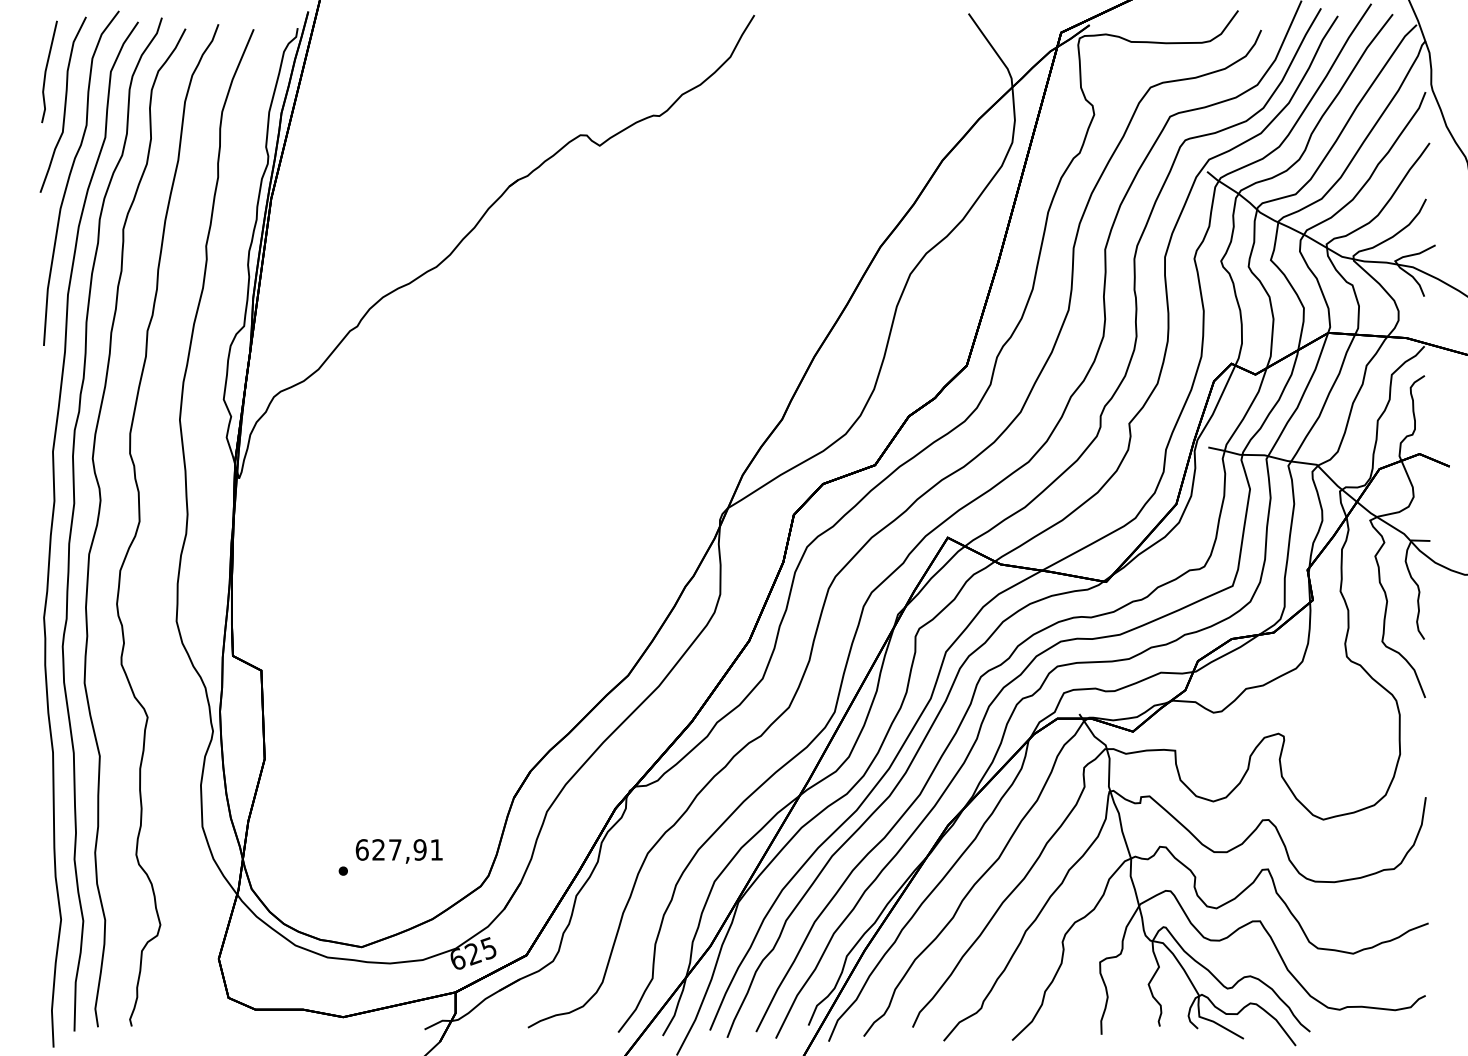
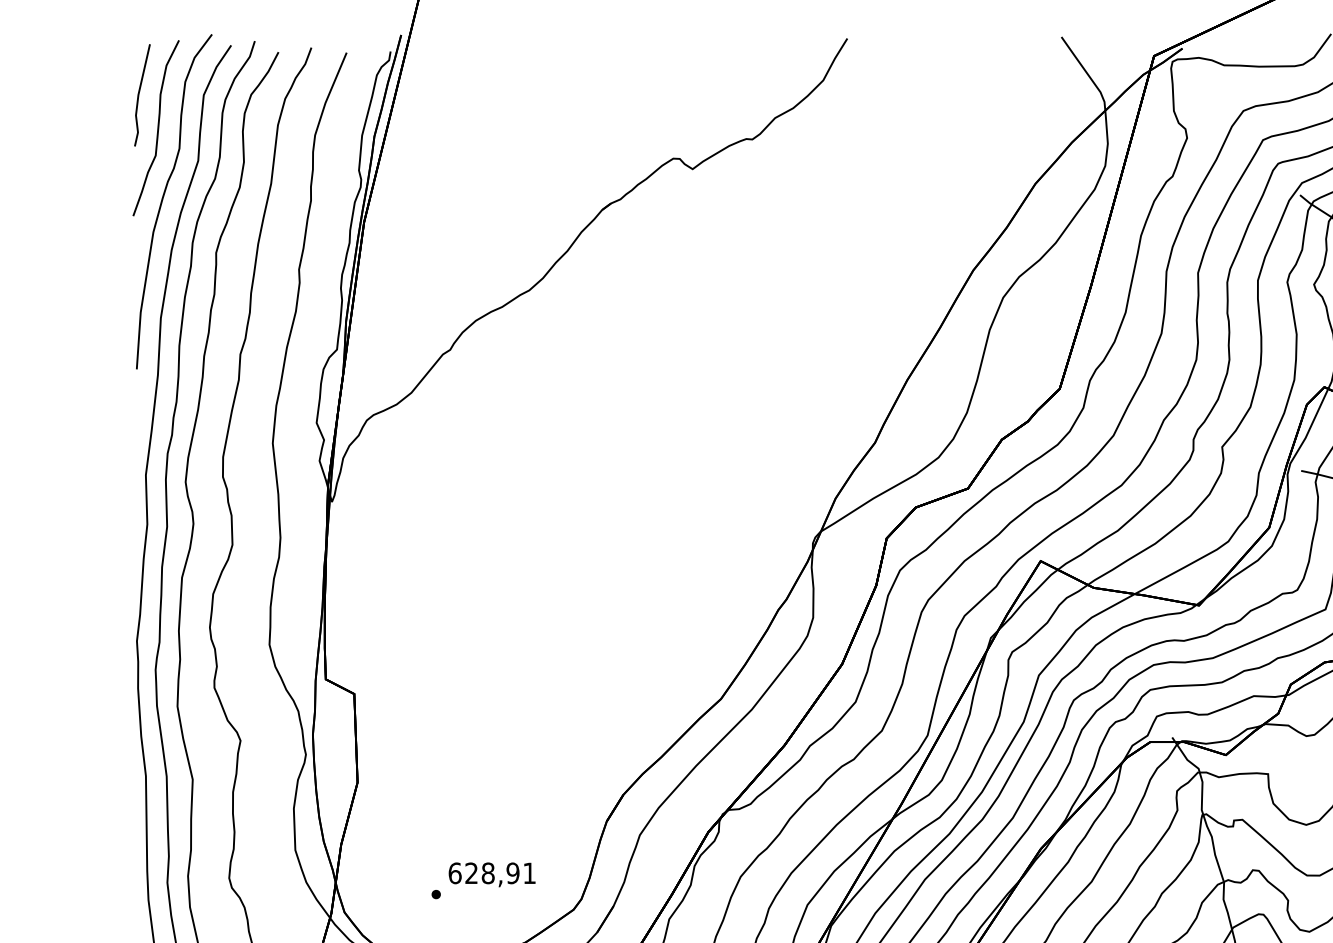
text: (395, 849) -> (488, 872), 627,91 -> 628,91

